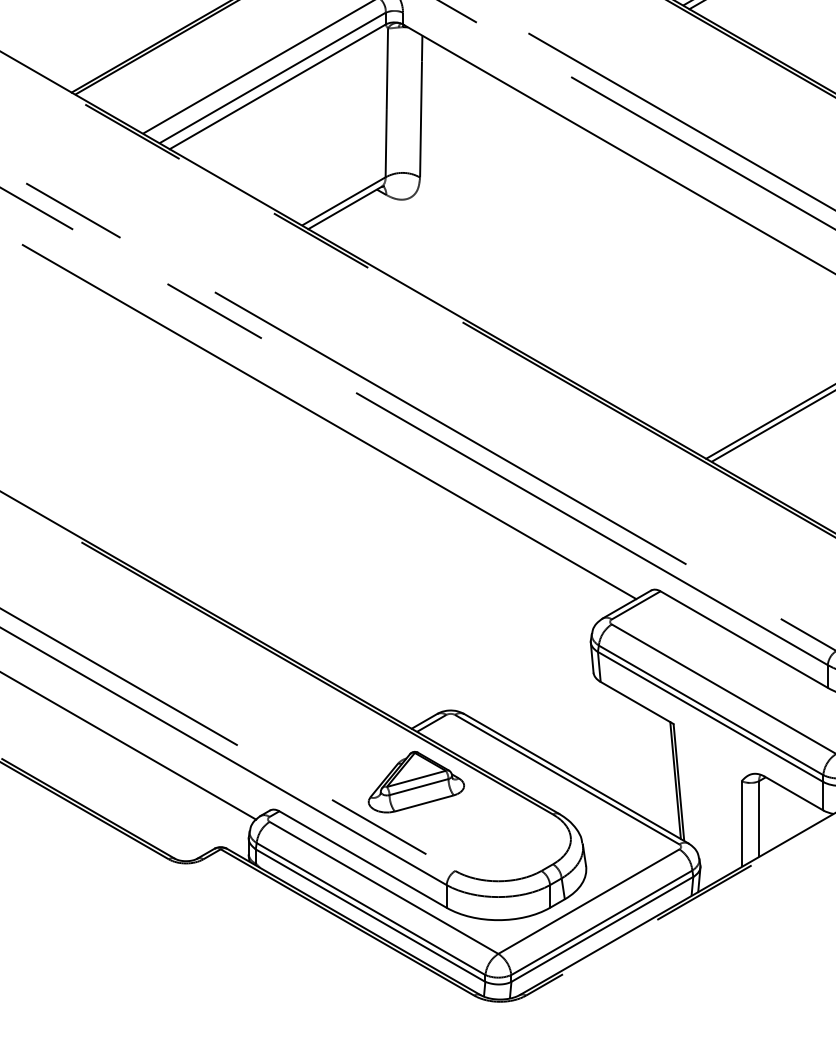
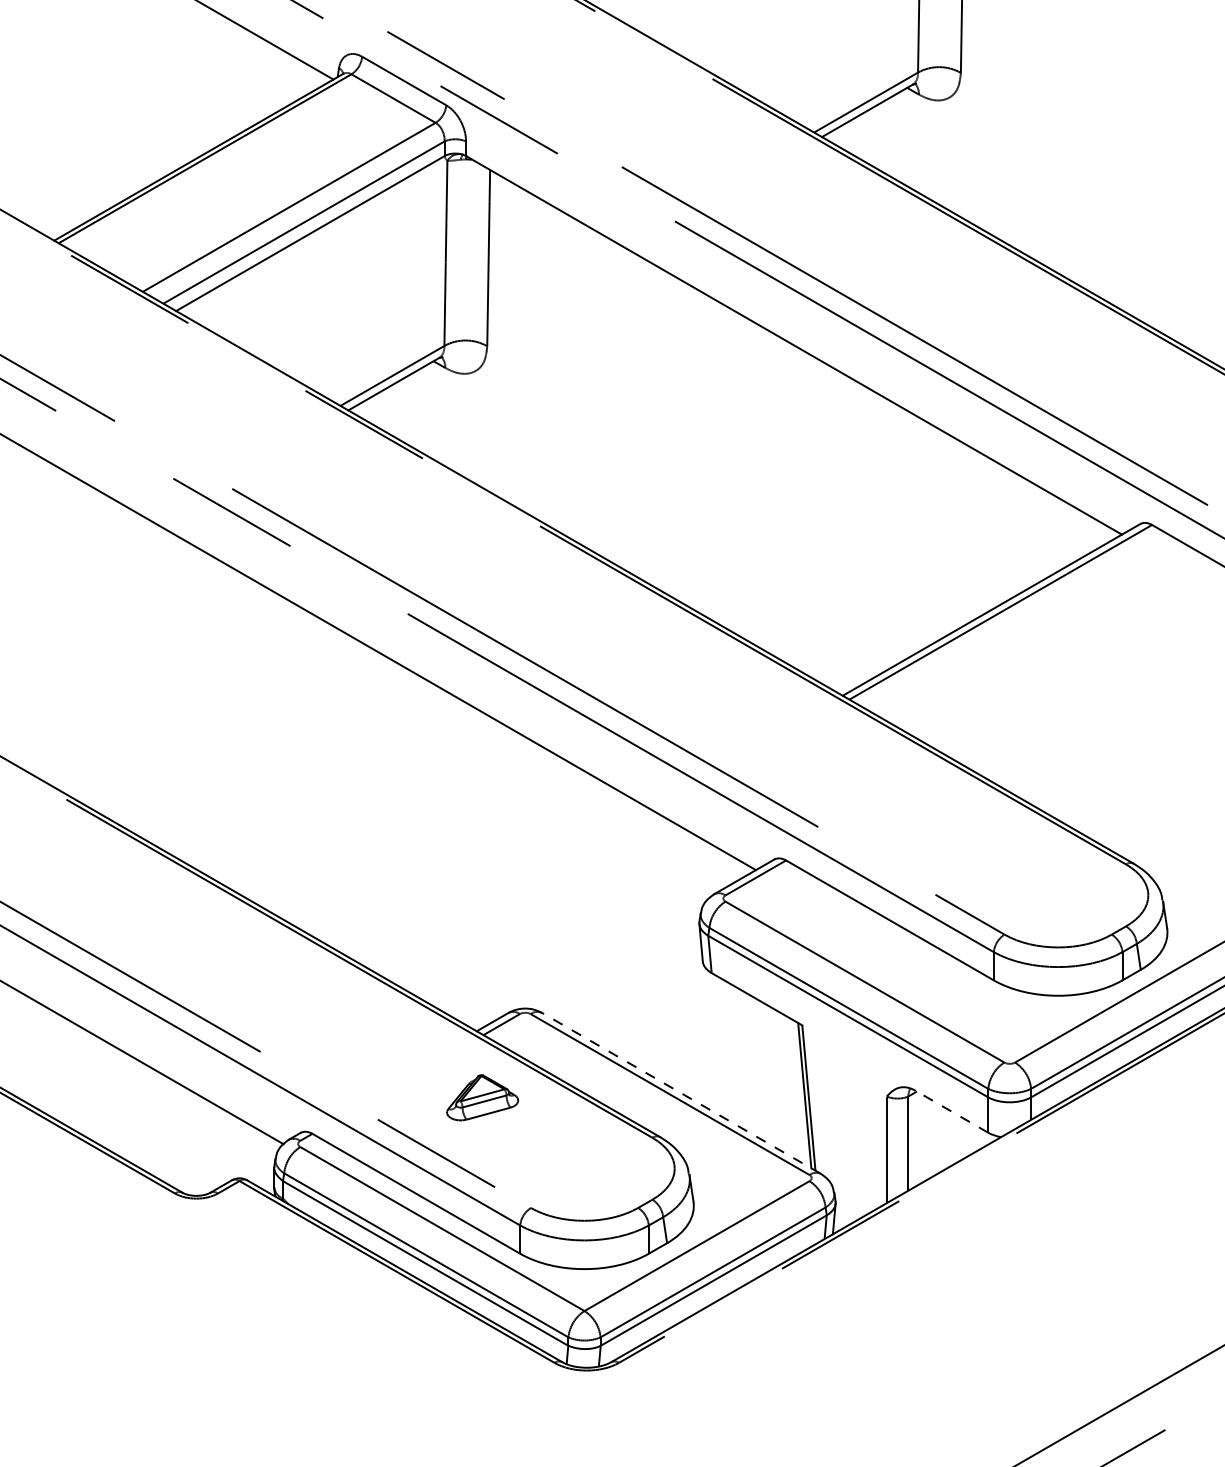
line: (576, 778) -> (681, 1093), solid -> dashed
part: (416, 782) -> (482, 1097), size x0.6
line: (794, 793) -> (952, 1111), solid -> dashed

